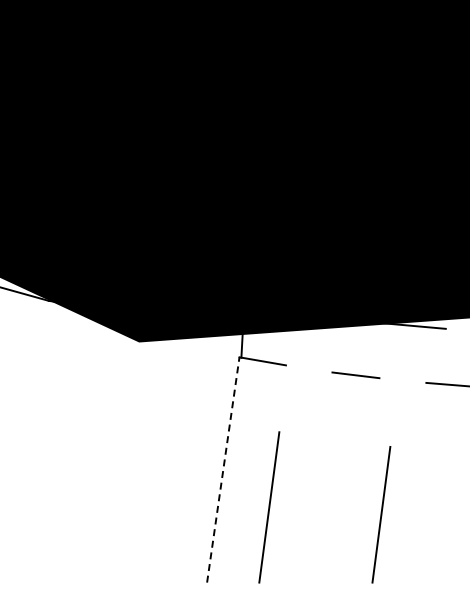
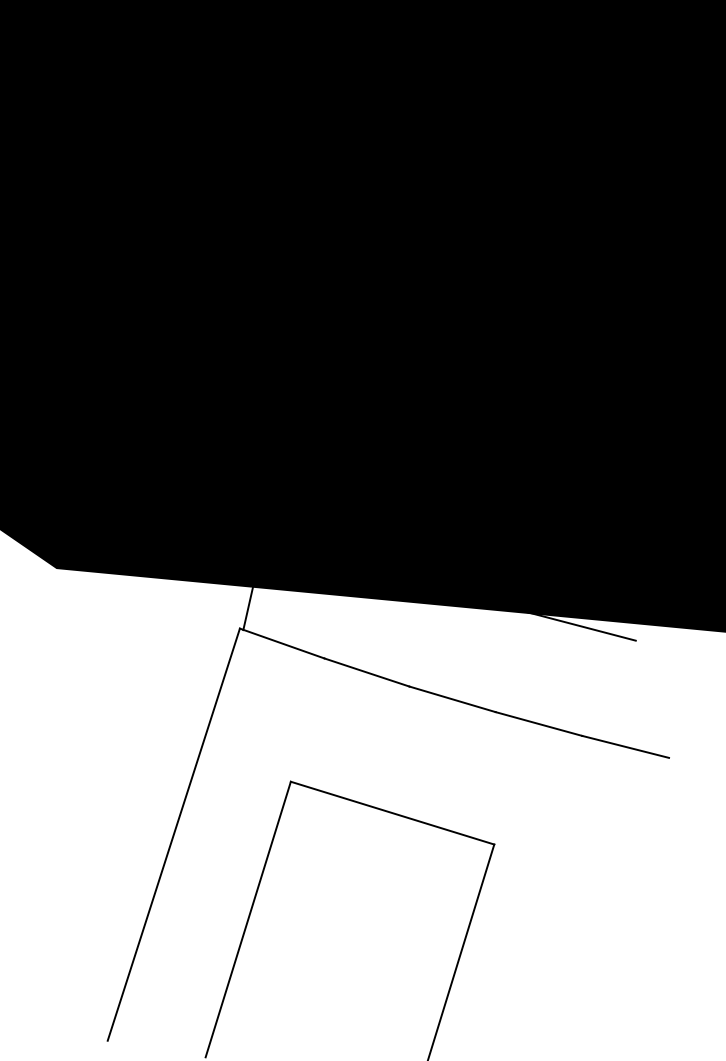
line: (308, 368) -> (365, 671), added
line: (402, 380) -> (538, 723), added
line: (334, 439) -> (391, 812), added
line: (223, 469) -> (174, 833), dashed -> solid

